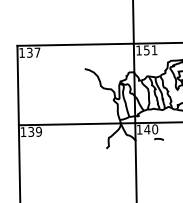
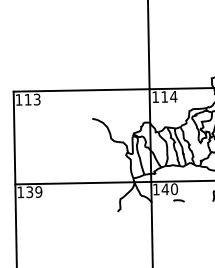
text: (150, 49) -> (169, 96), 151 -> 114
text: (33, 52) -> (32, 99), 137 -> 113

